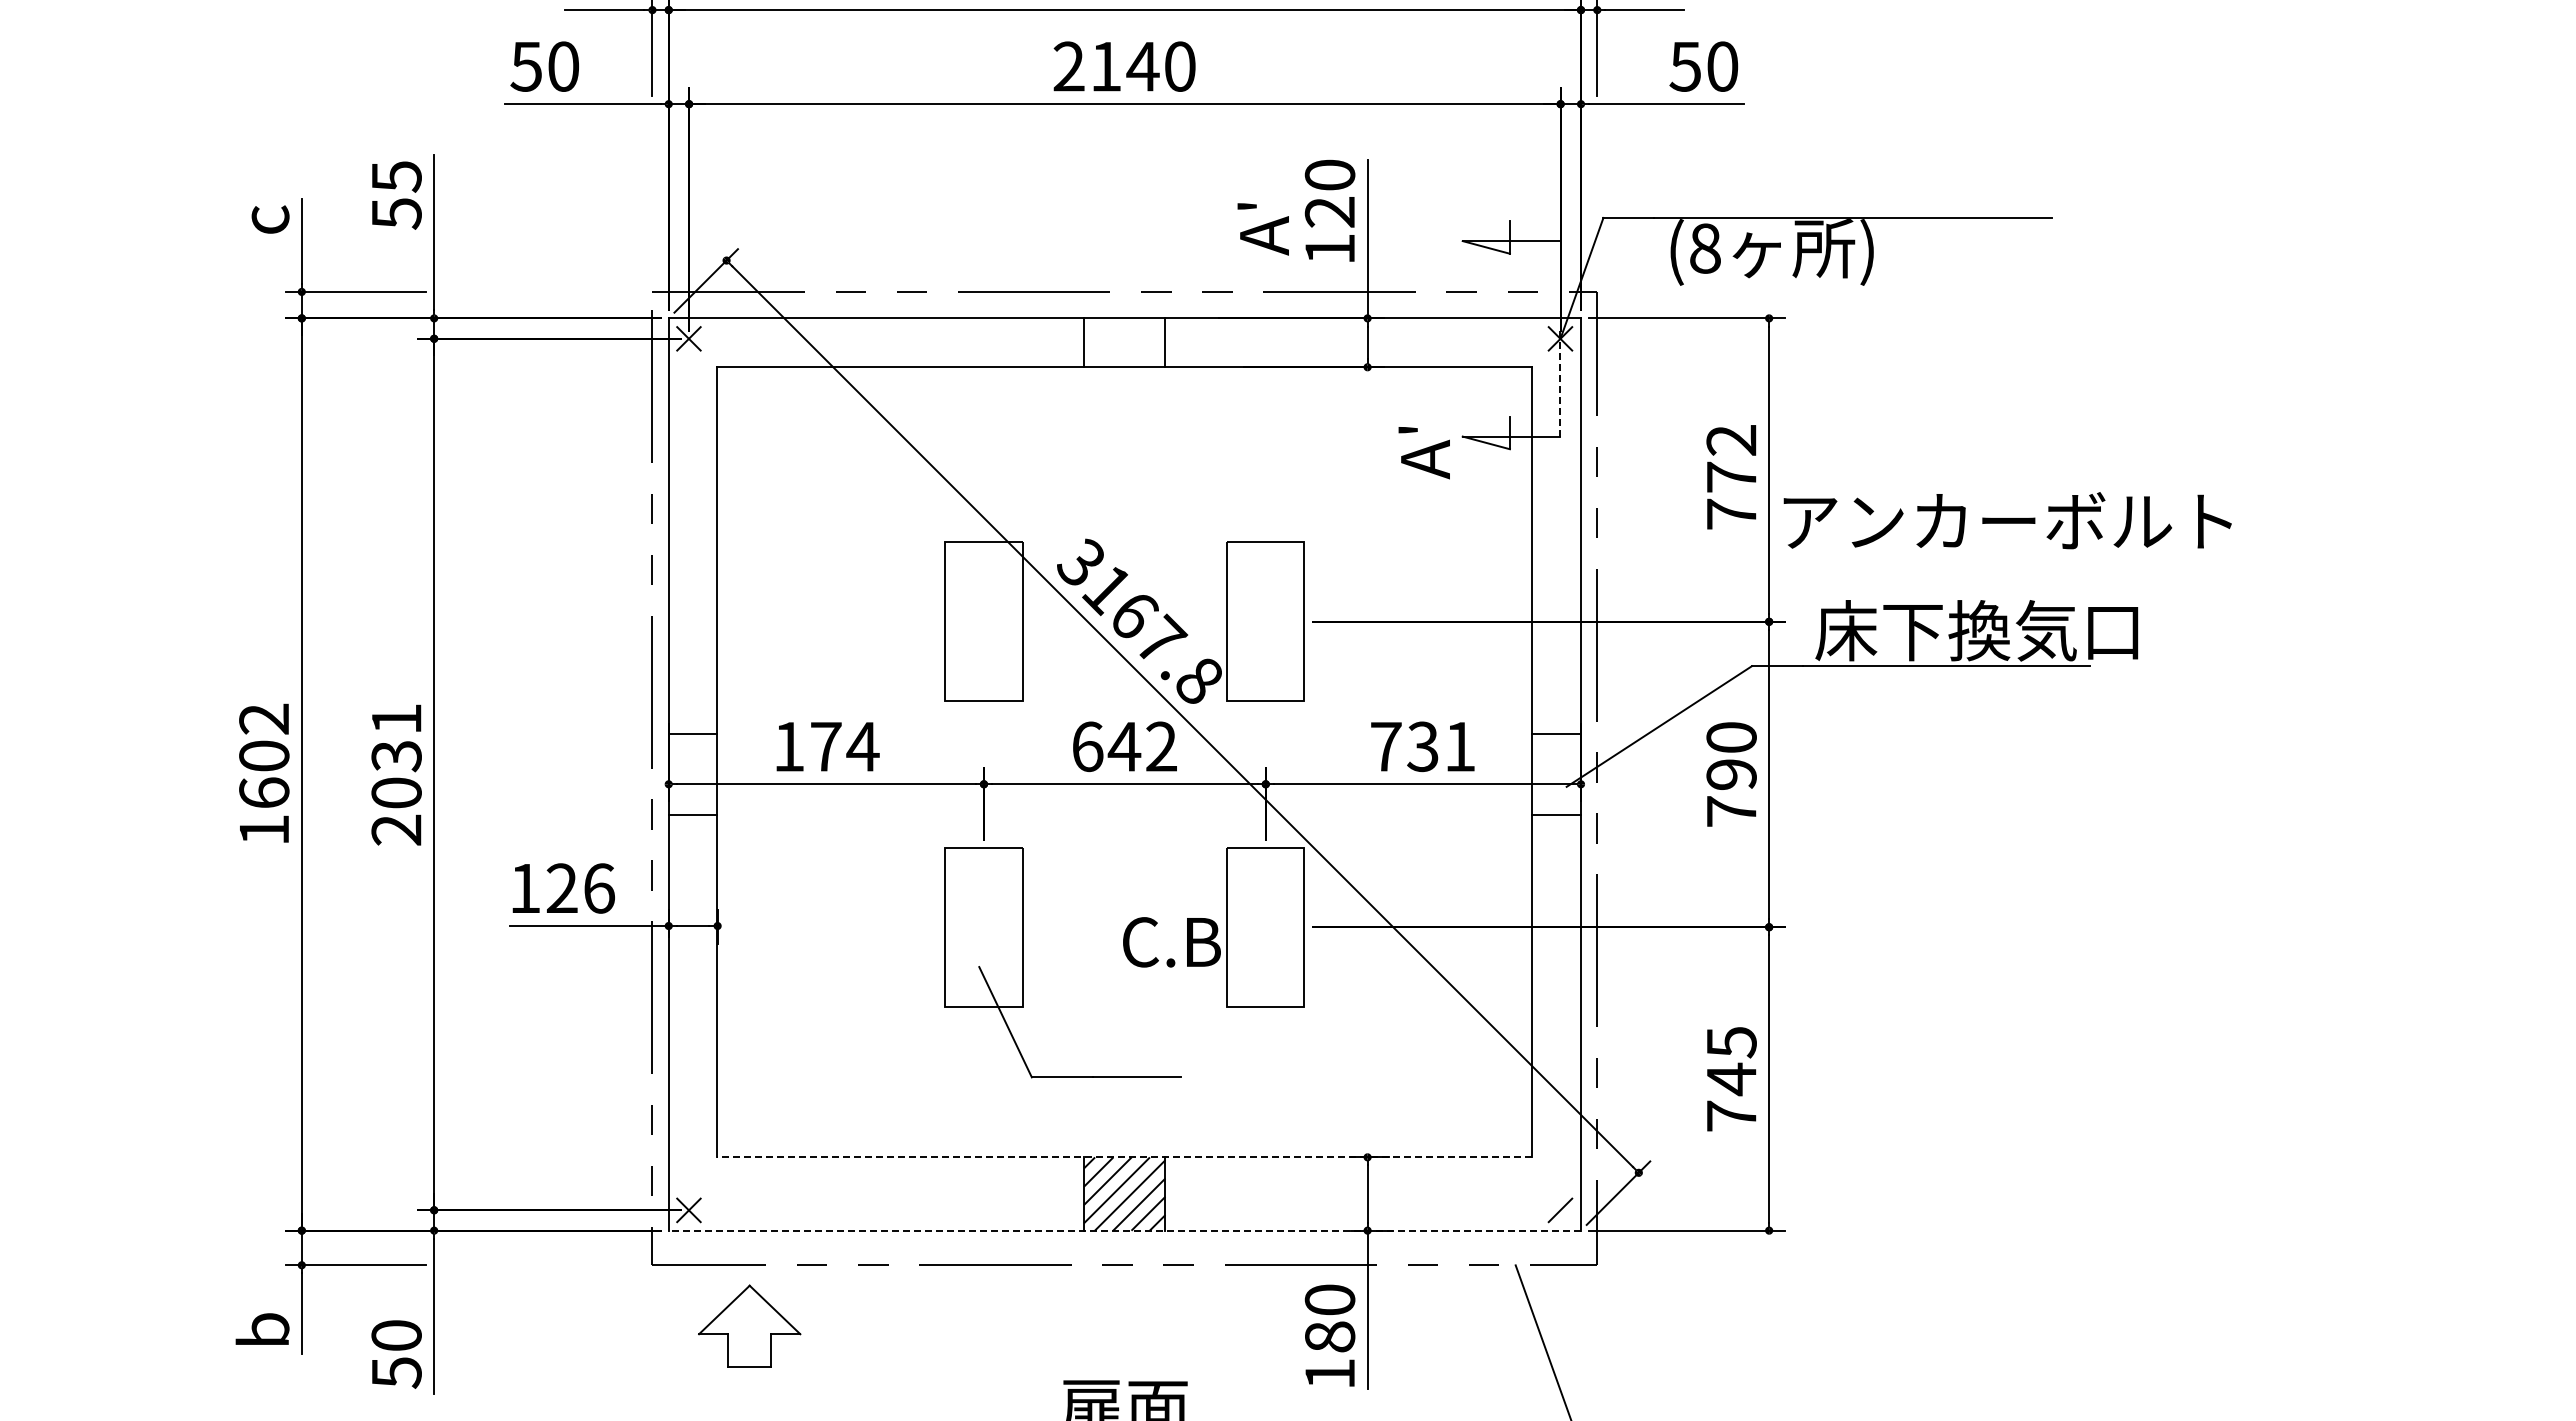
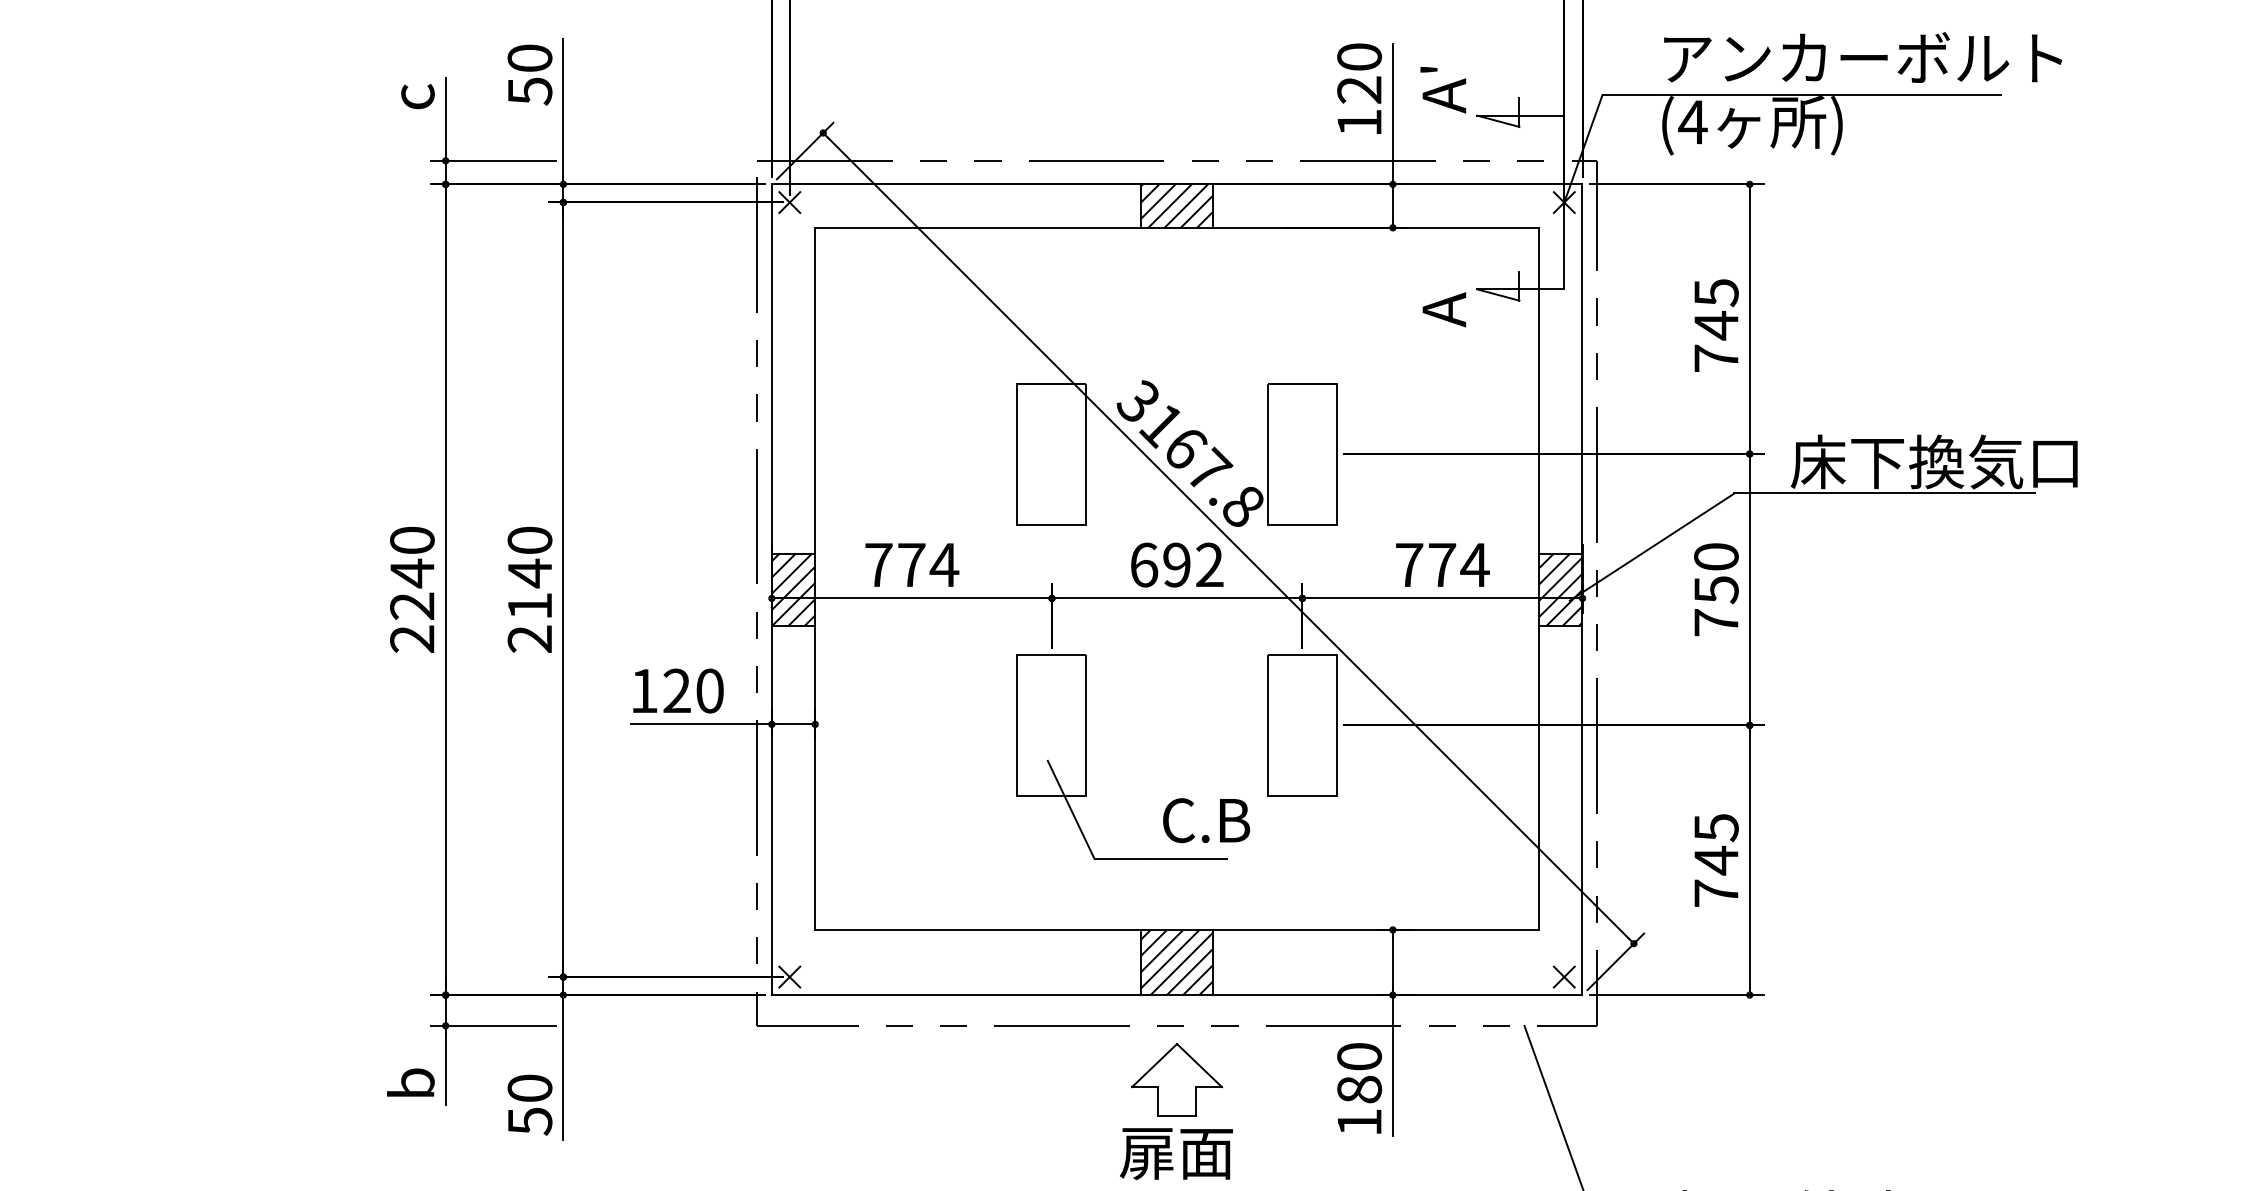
text: (396, 176) -> (529, 58), 55 -> 50
text: (1262, 229) -> (1442, 90), moved
text: (1704, 248) -> (1692, 122), (8 -> (4
hatch: (1124, 342) -> (1176, 205), added
line: (1560, 383) -> (1564, 242), dashed -> solid
text: (1407, 430) -> (1428, 284), A' -> A
text: (1731, 459) -> (1716, 309), 772 -> 745
text: (2007, 520) -> (1862, 57), moved
text: (789, 746) -> (879, 564), 174 -> 774
text: (1124, 746) -> (1176, 564), 642 -> 692
text: (1441, 746) -> (1458, 564), 731 -> 774
text: (396, 755) -> (529, 572), 2031 -> 2140
text: (264, 774) -> (412, 589), 1602 -> 2240
hatch: (692, 774) -> (792, 589), added
hatch: (1555, 774) -> (1559, 589), added
text: (1731, 774) -> (1716, 589), 790 -> 750
text: (599, 888) -> (710, 691), 126 -> 120
text: (1171, 942) -> (1206, 820), moved
line: (1124, 1157) -> (1176, 930), dashed -> solid
line: (1560, 1210) -> (1564, 977), added
line: (1124, 1230) -> (1176, 994), dashed -> solid
part: (749, 1325) -> (1176, 1079), moved

